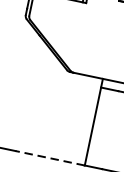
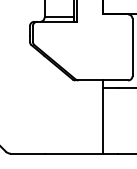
line: (49, 157) -> (73, 153), dashed -> solid

